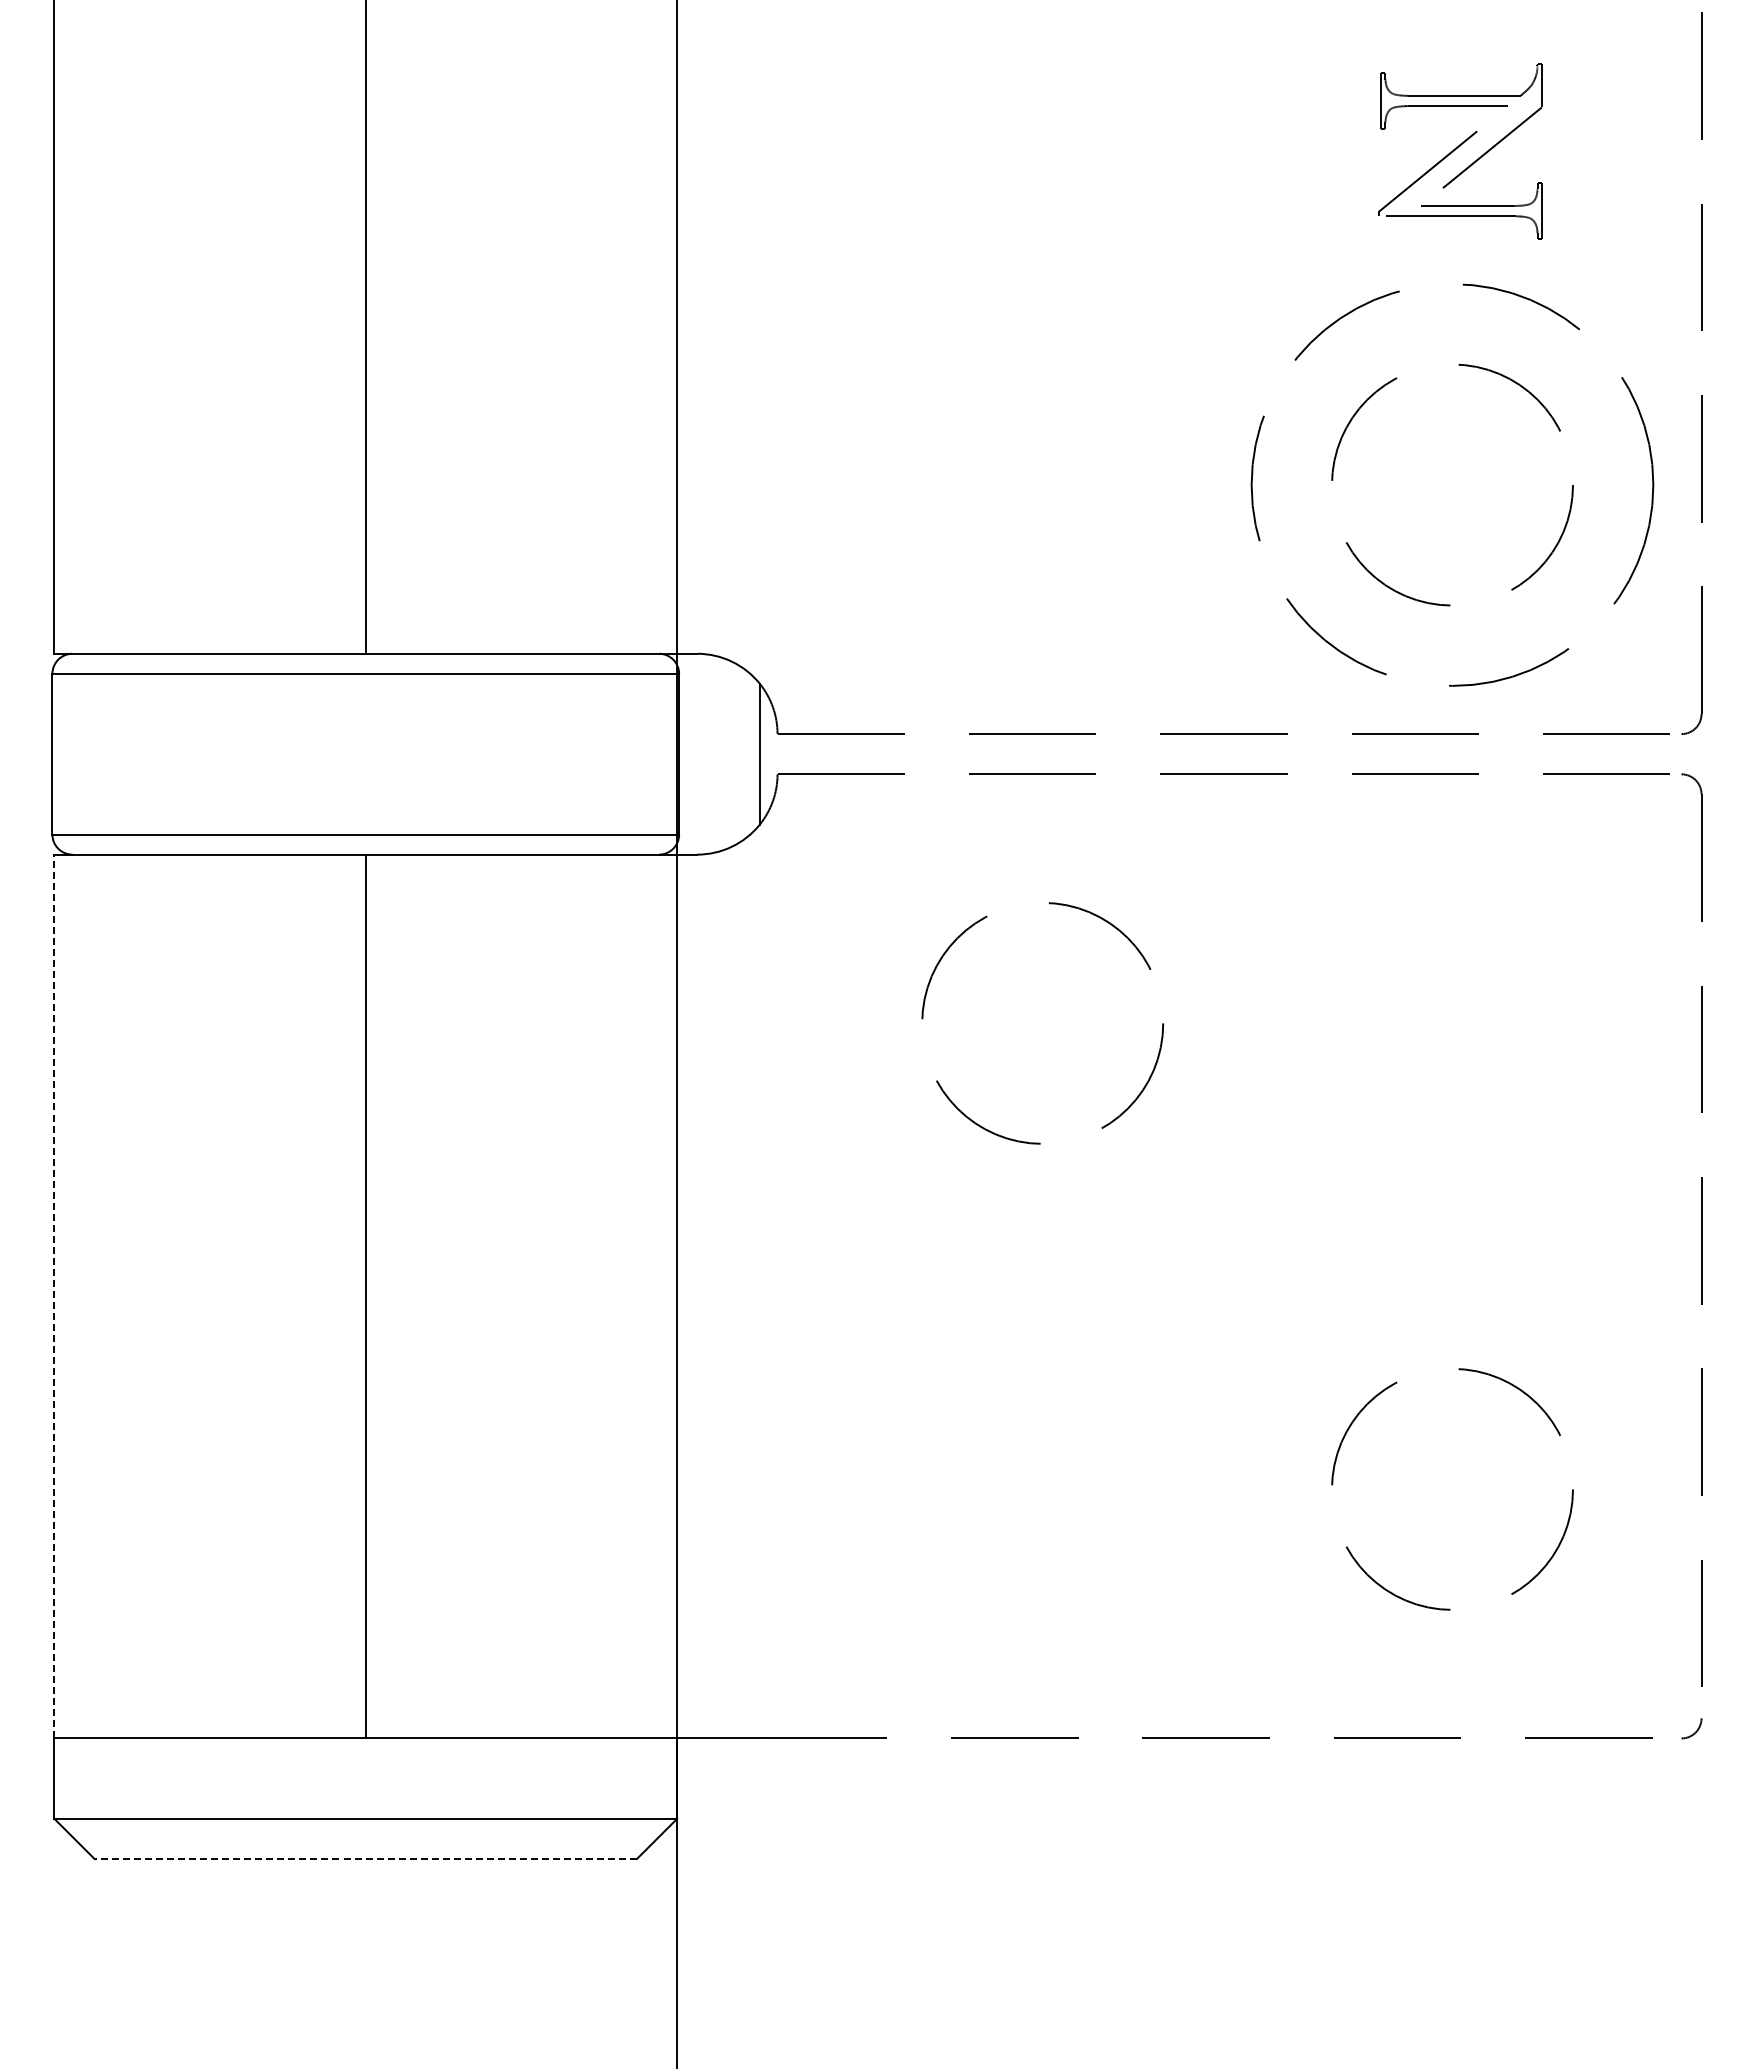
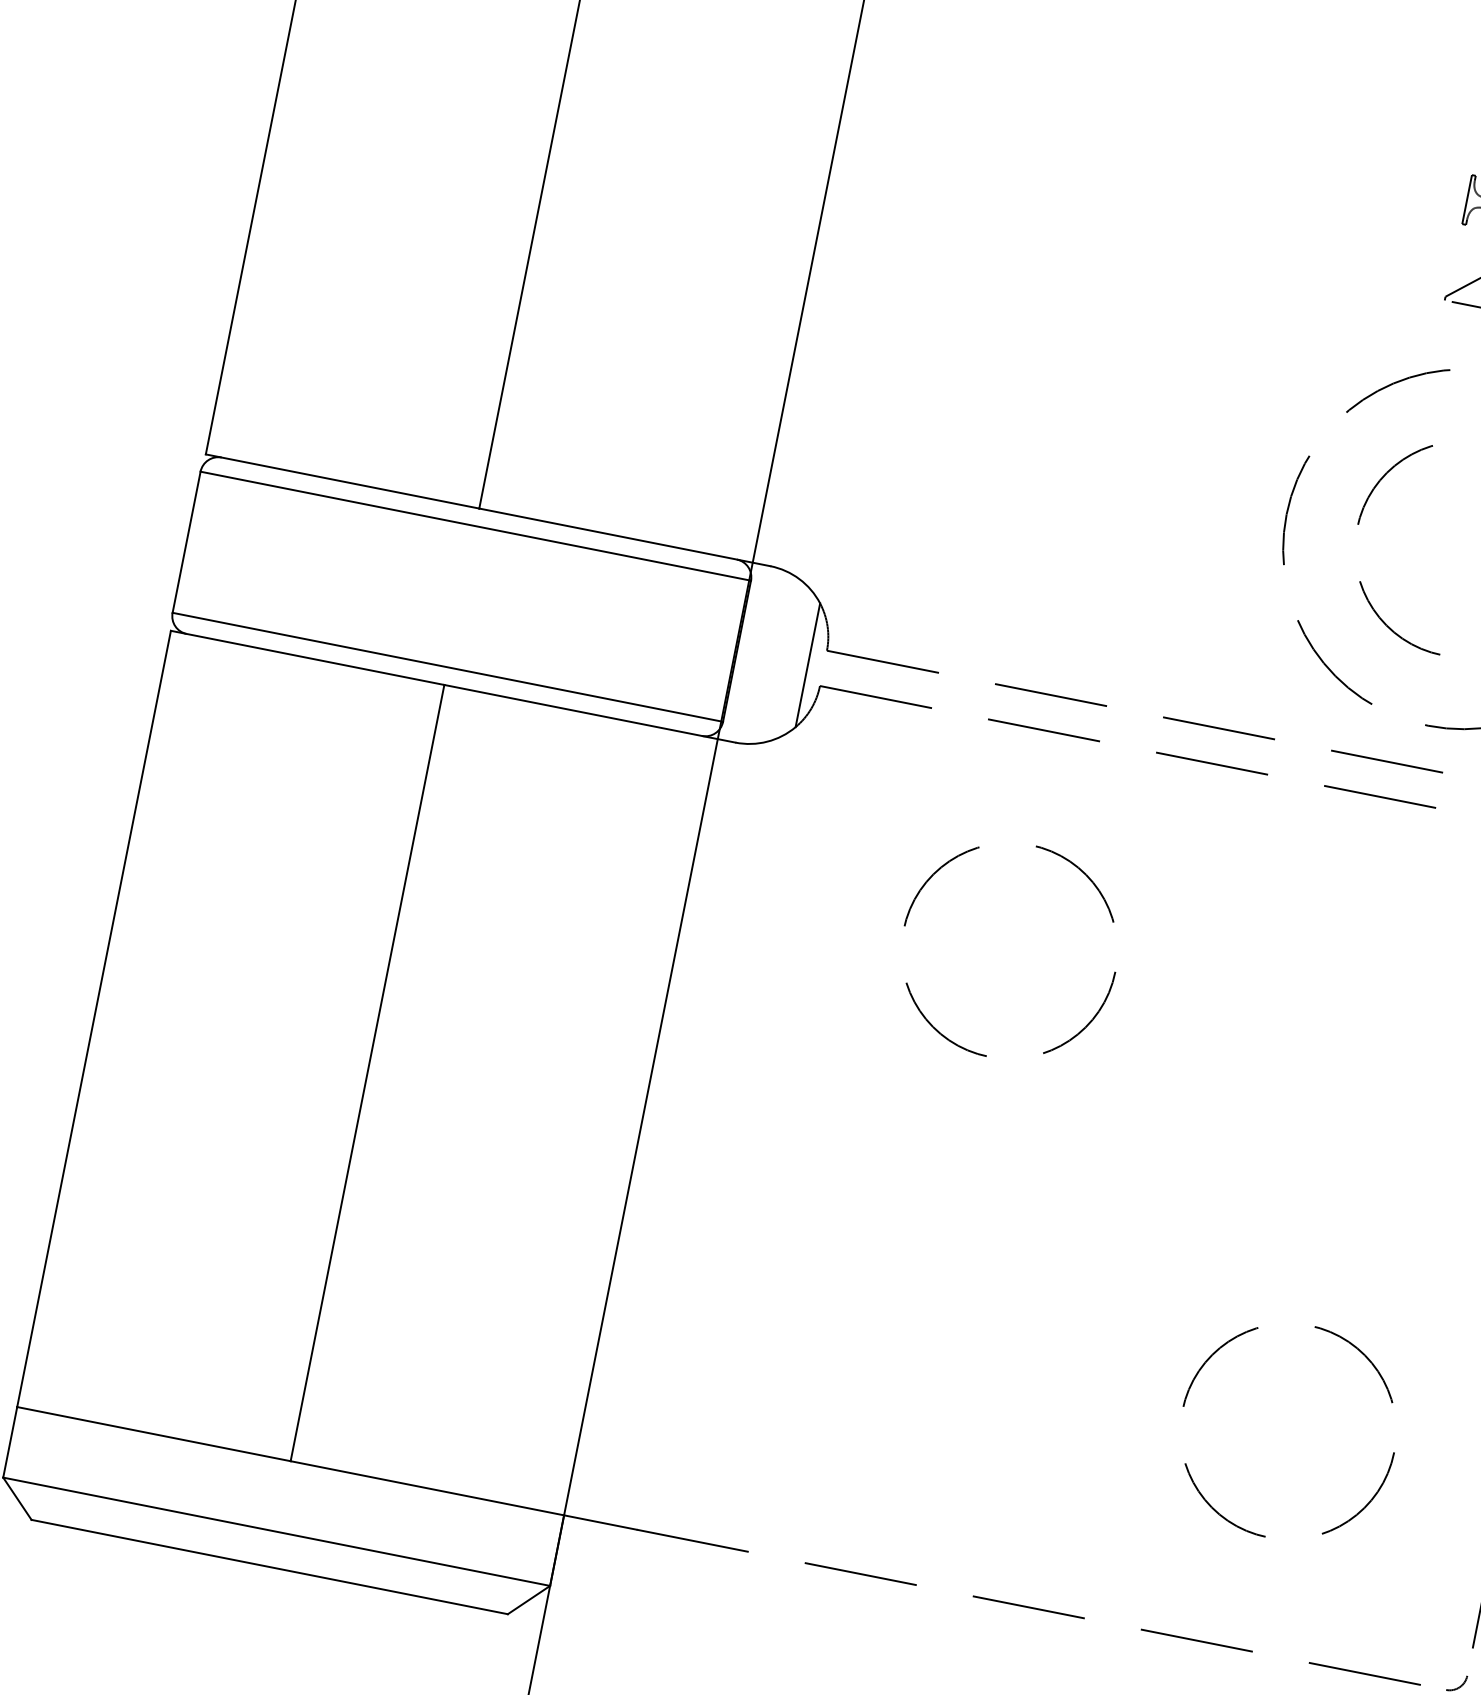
line: (54, 1296) -> (94, 1018), dashed -> solid
line: (365, 1859) -> (269, 1567), dashed -> solid

